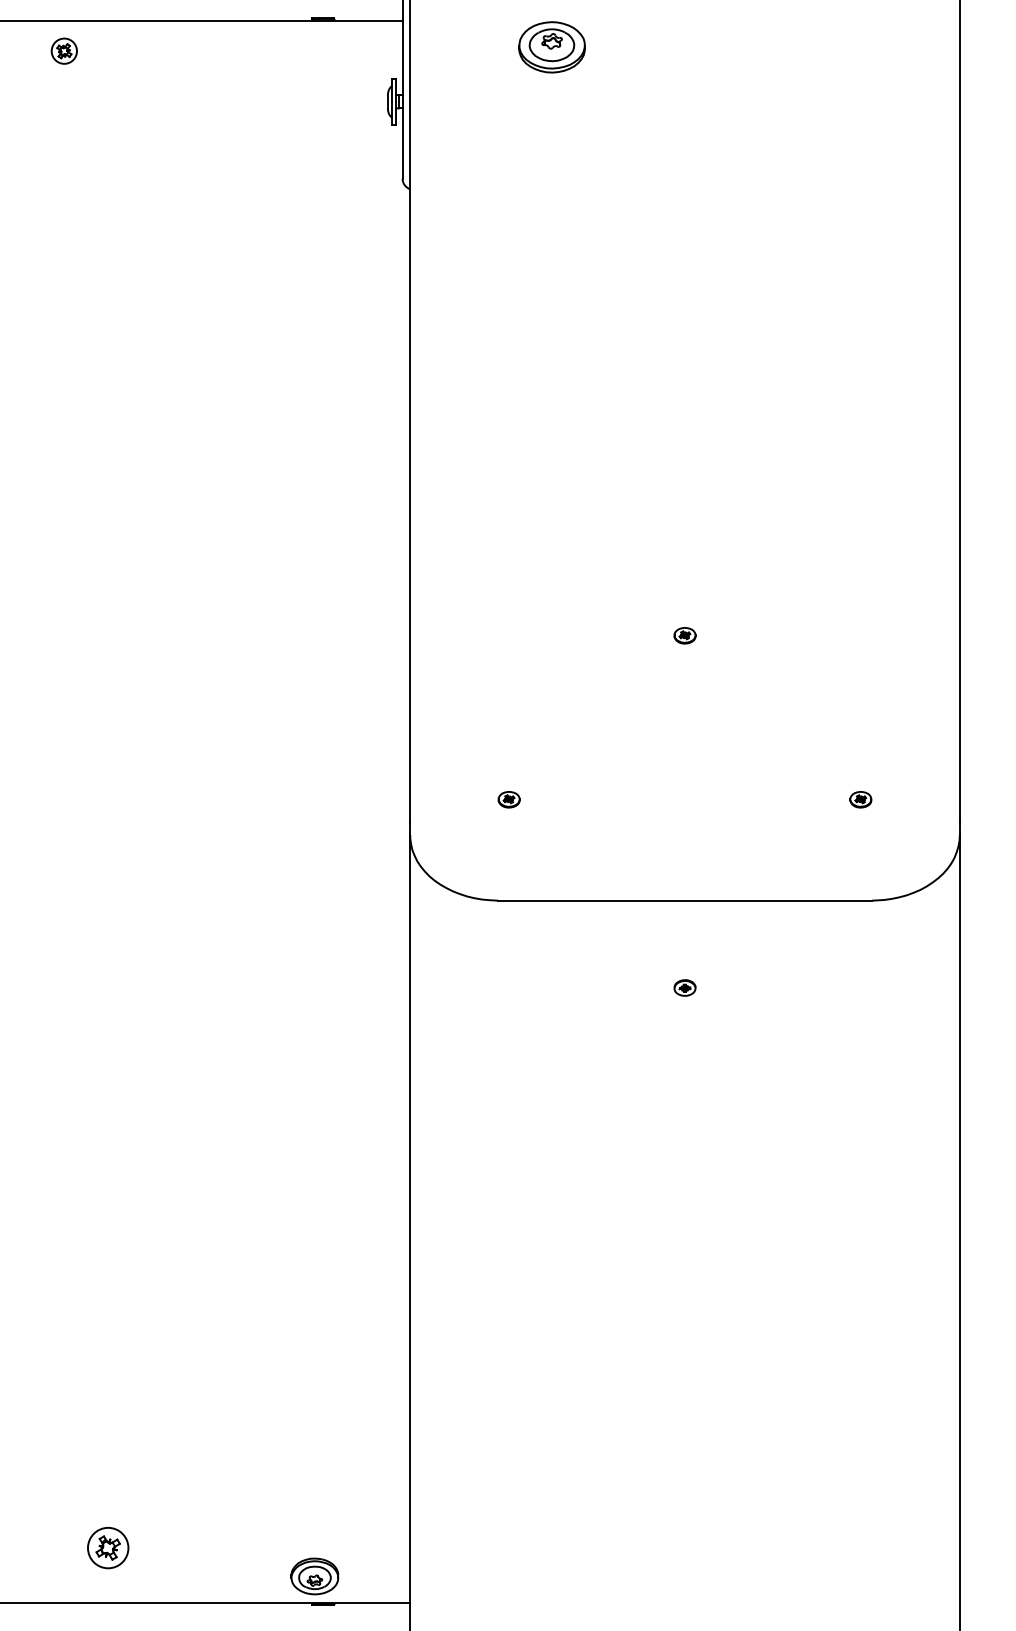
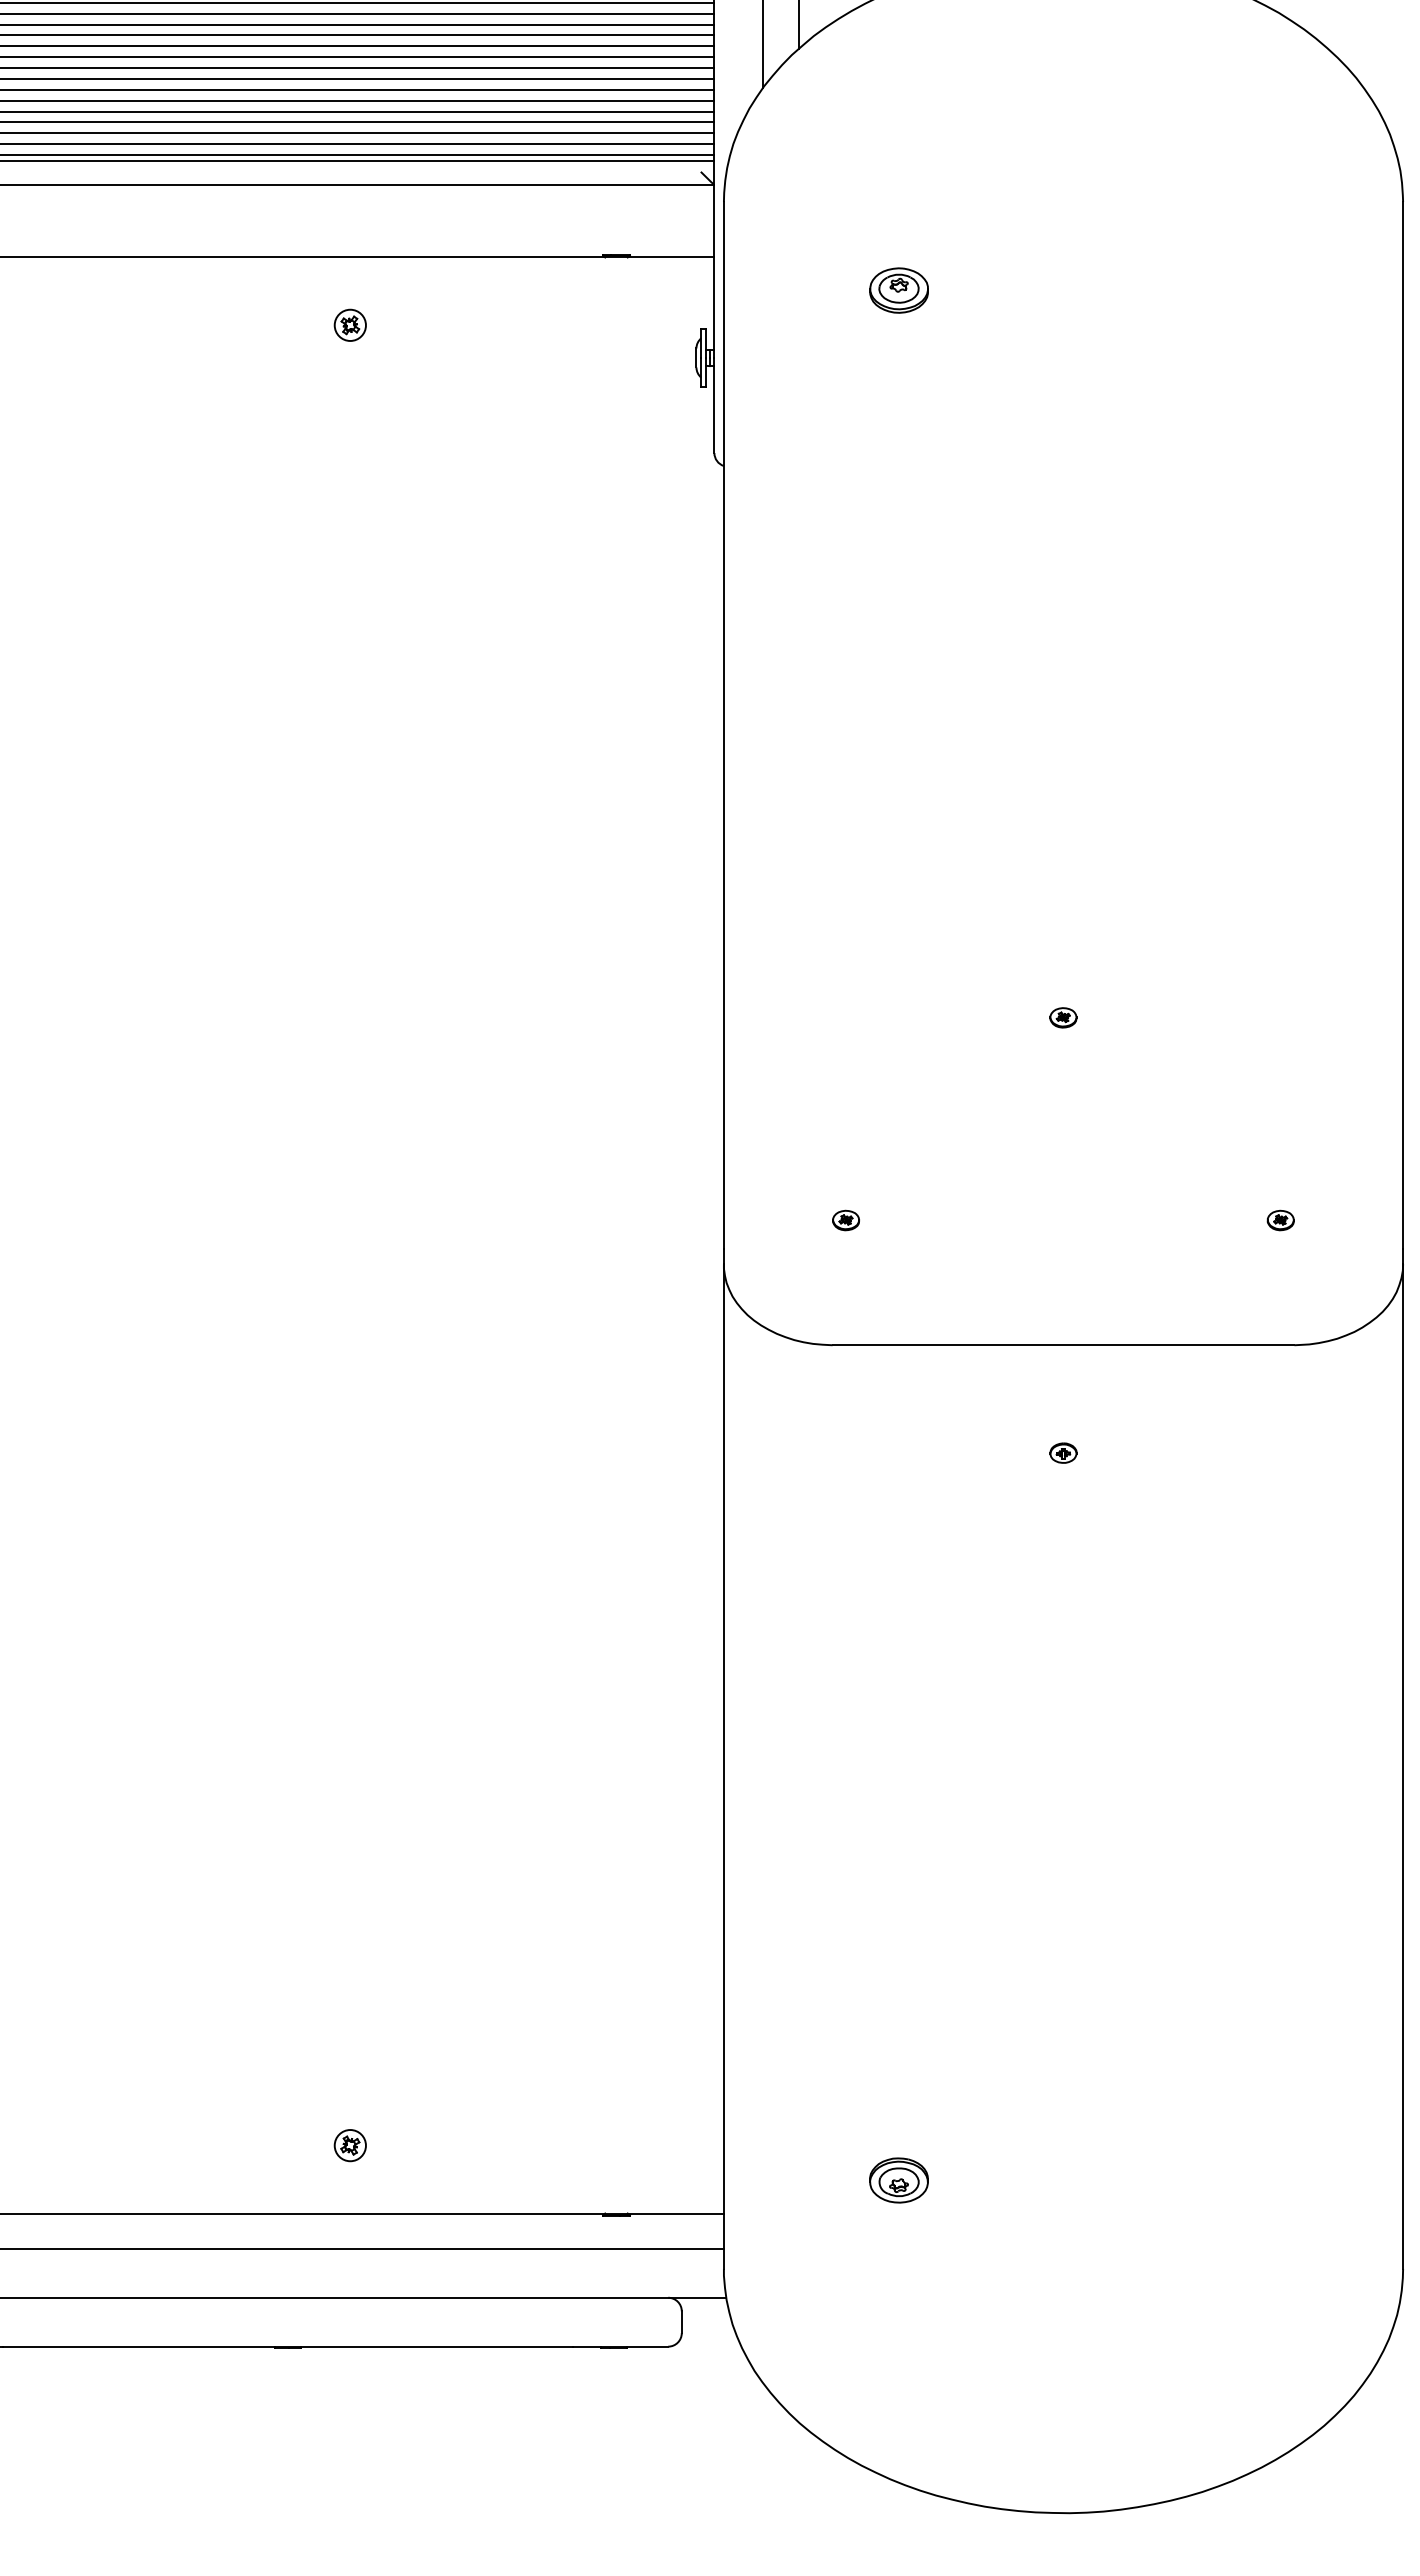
part: (551, 47) -> (898, 290), size x0.71
part: (63, 50) -> (349, 324), moved
part: (107, 1548) -> (349, 2145), size x0.62
part: (314, 1576) -> (898, 2180), moved

